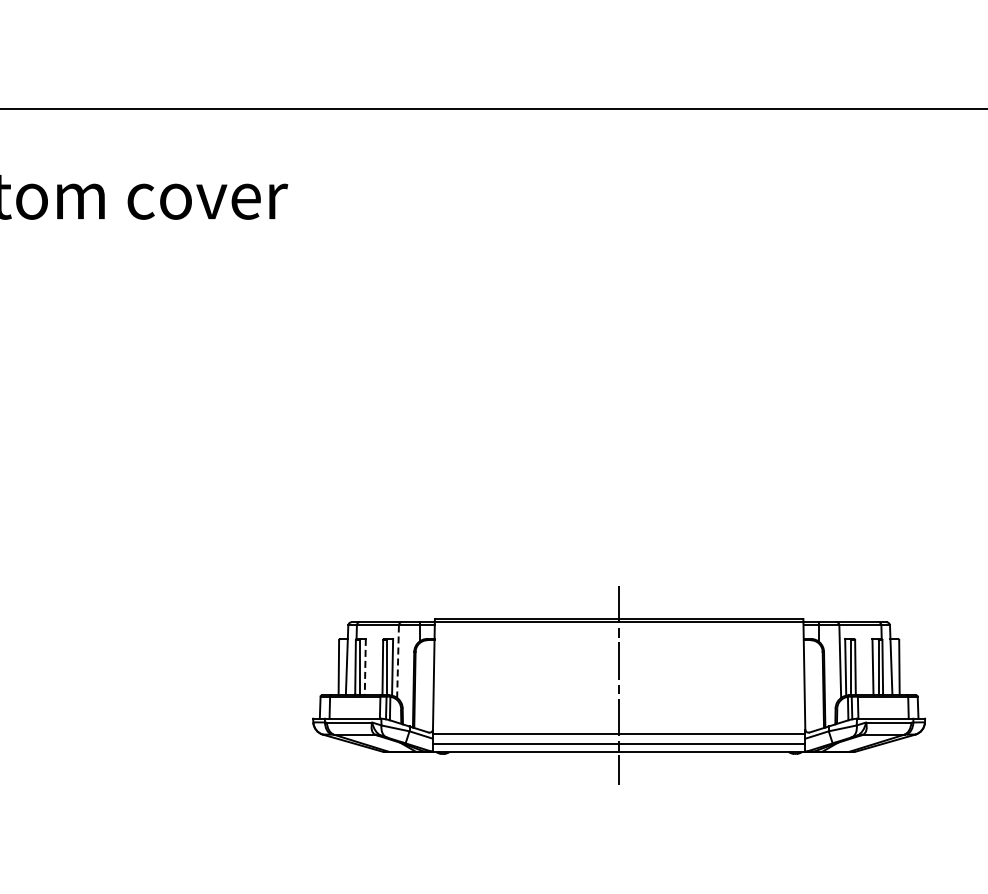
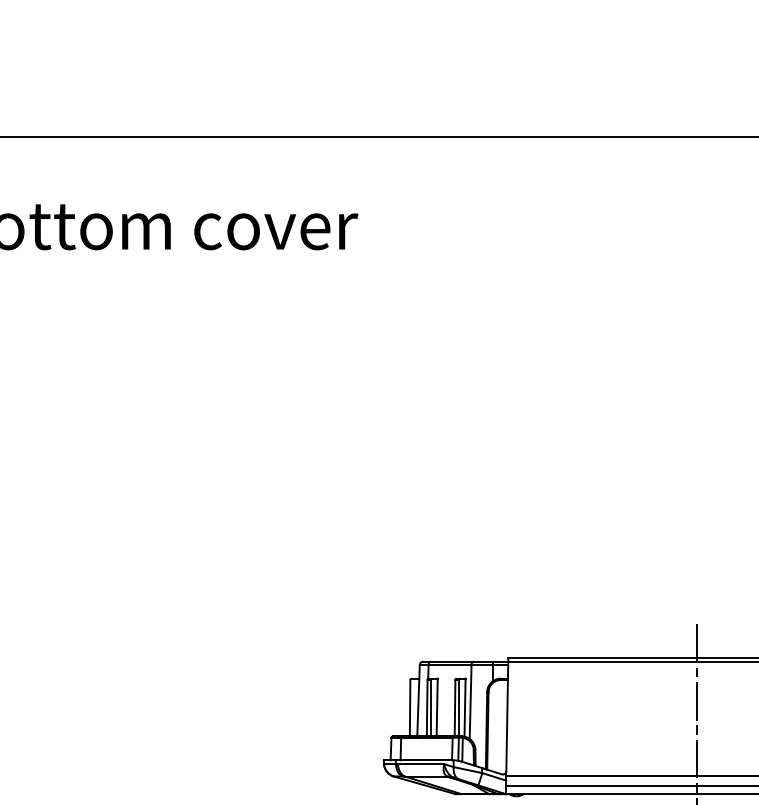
line: (398, 662) -> (471, 702), dashed -> solid
line: (365, 667) -> (437, 707), dashed -> solid

